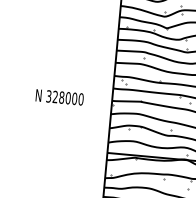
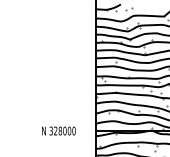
text: (59, 96) -> (58, 130), moved

